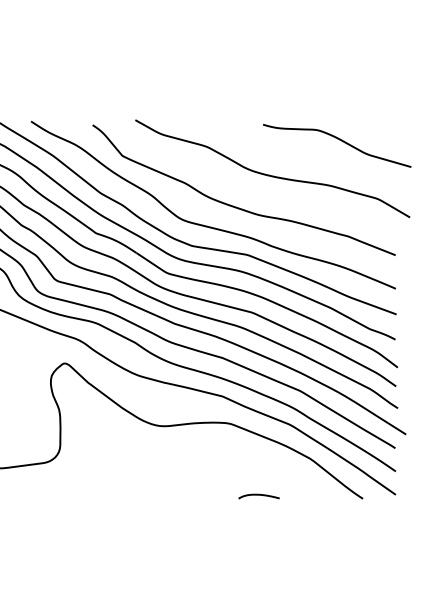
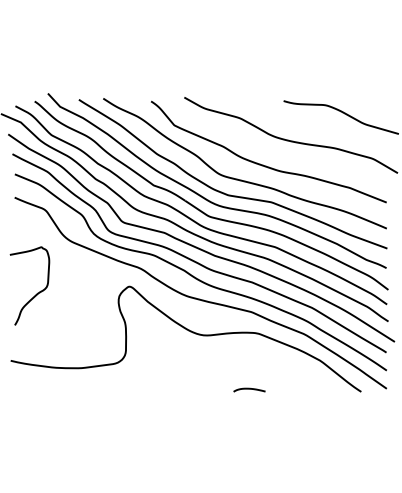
curve: (259, 495) -> (249, 389), moved

